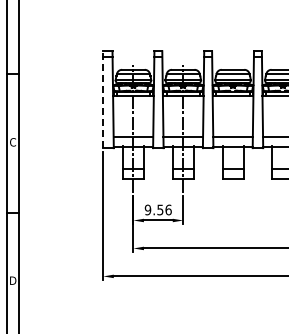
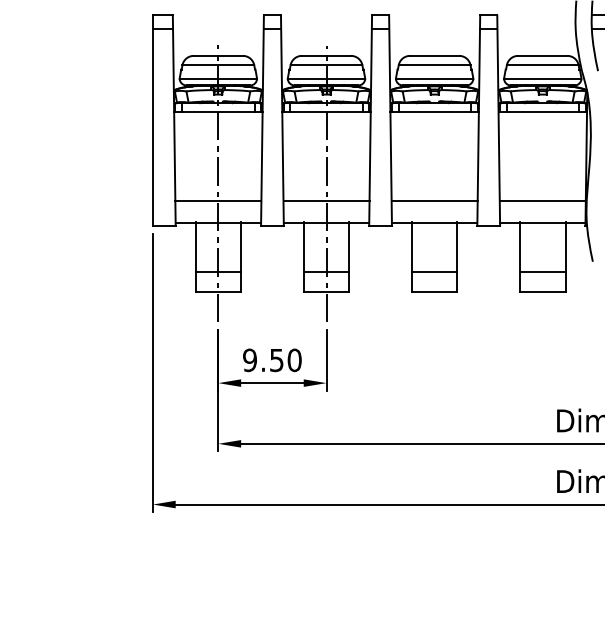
line: (103, 99) -> (153, 120), dashed -> solid
text: (168, 209) -> (294, 359), 9.56 -> 9.50

